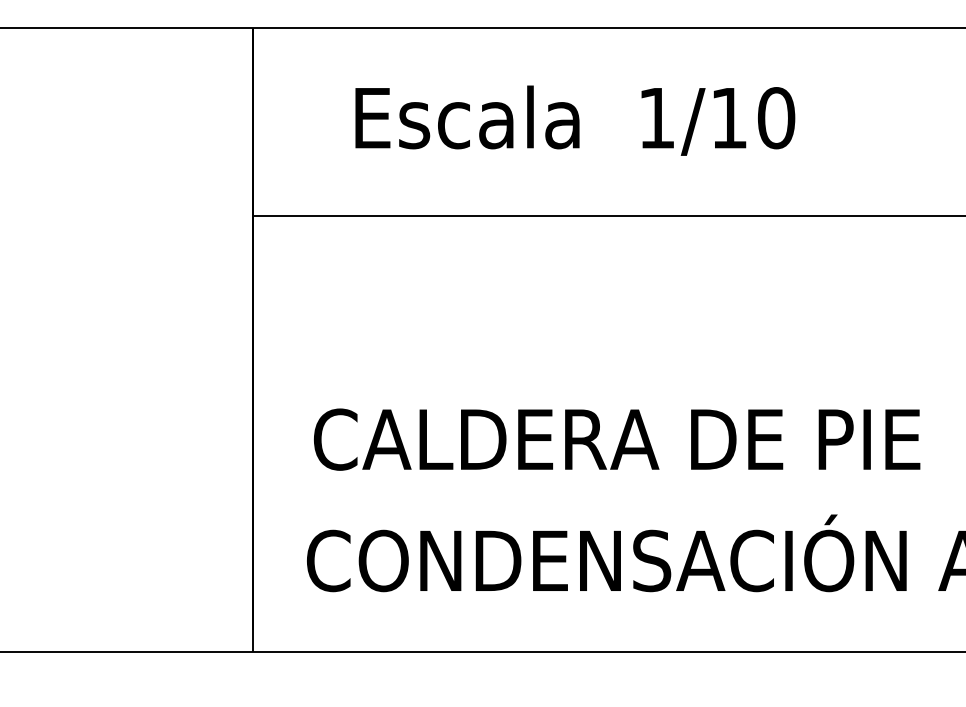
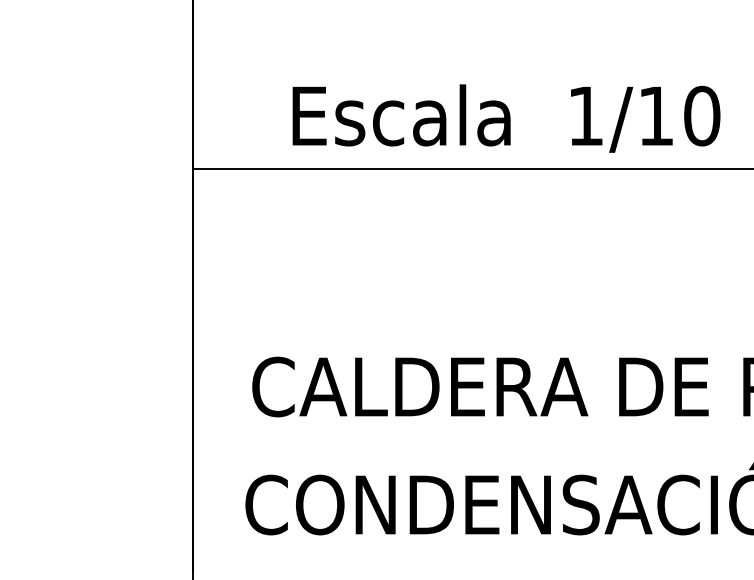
text: (575, 120) -> (506, 118), moved

